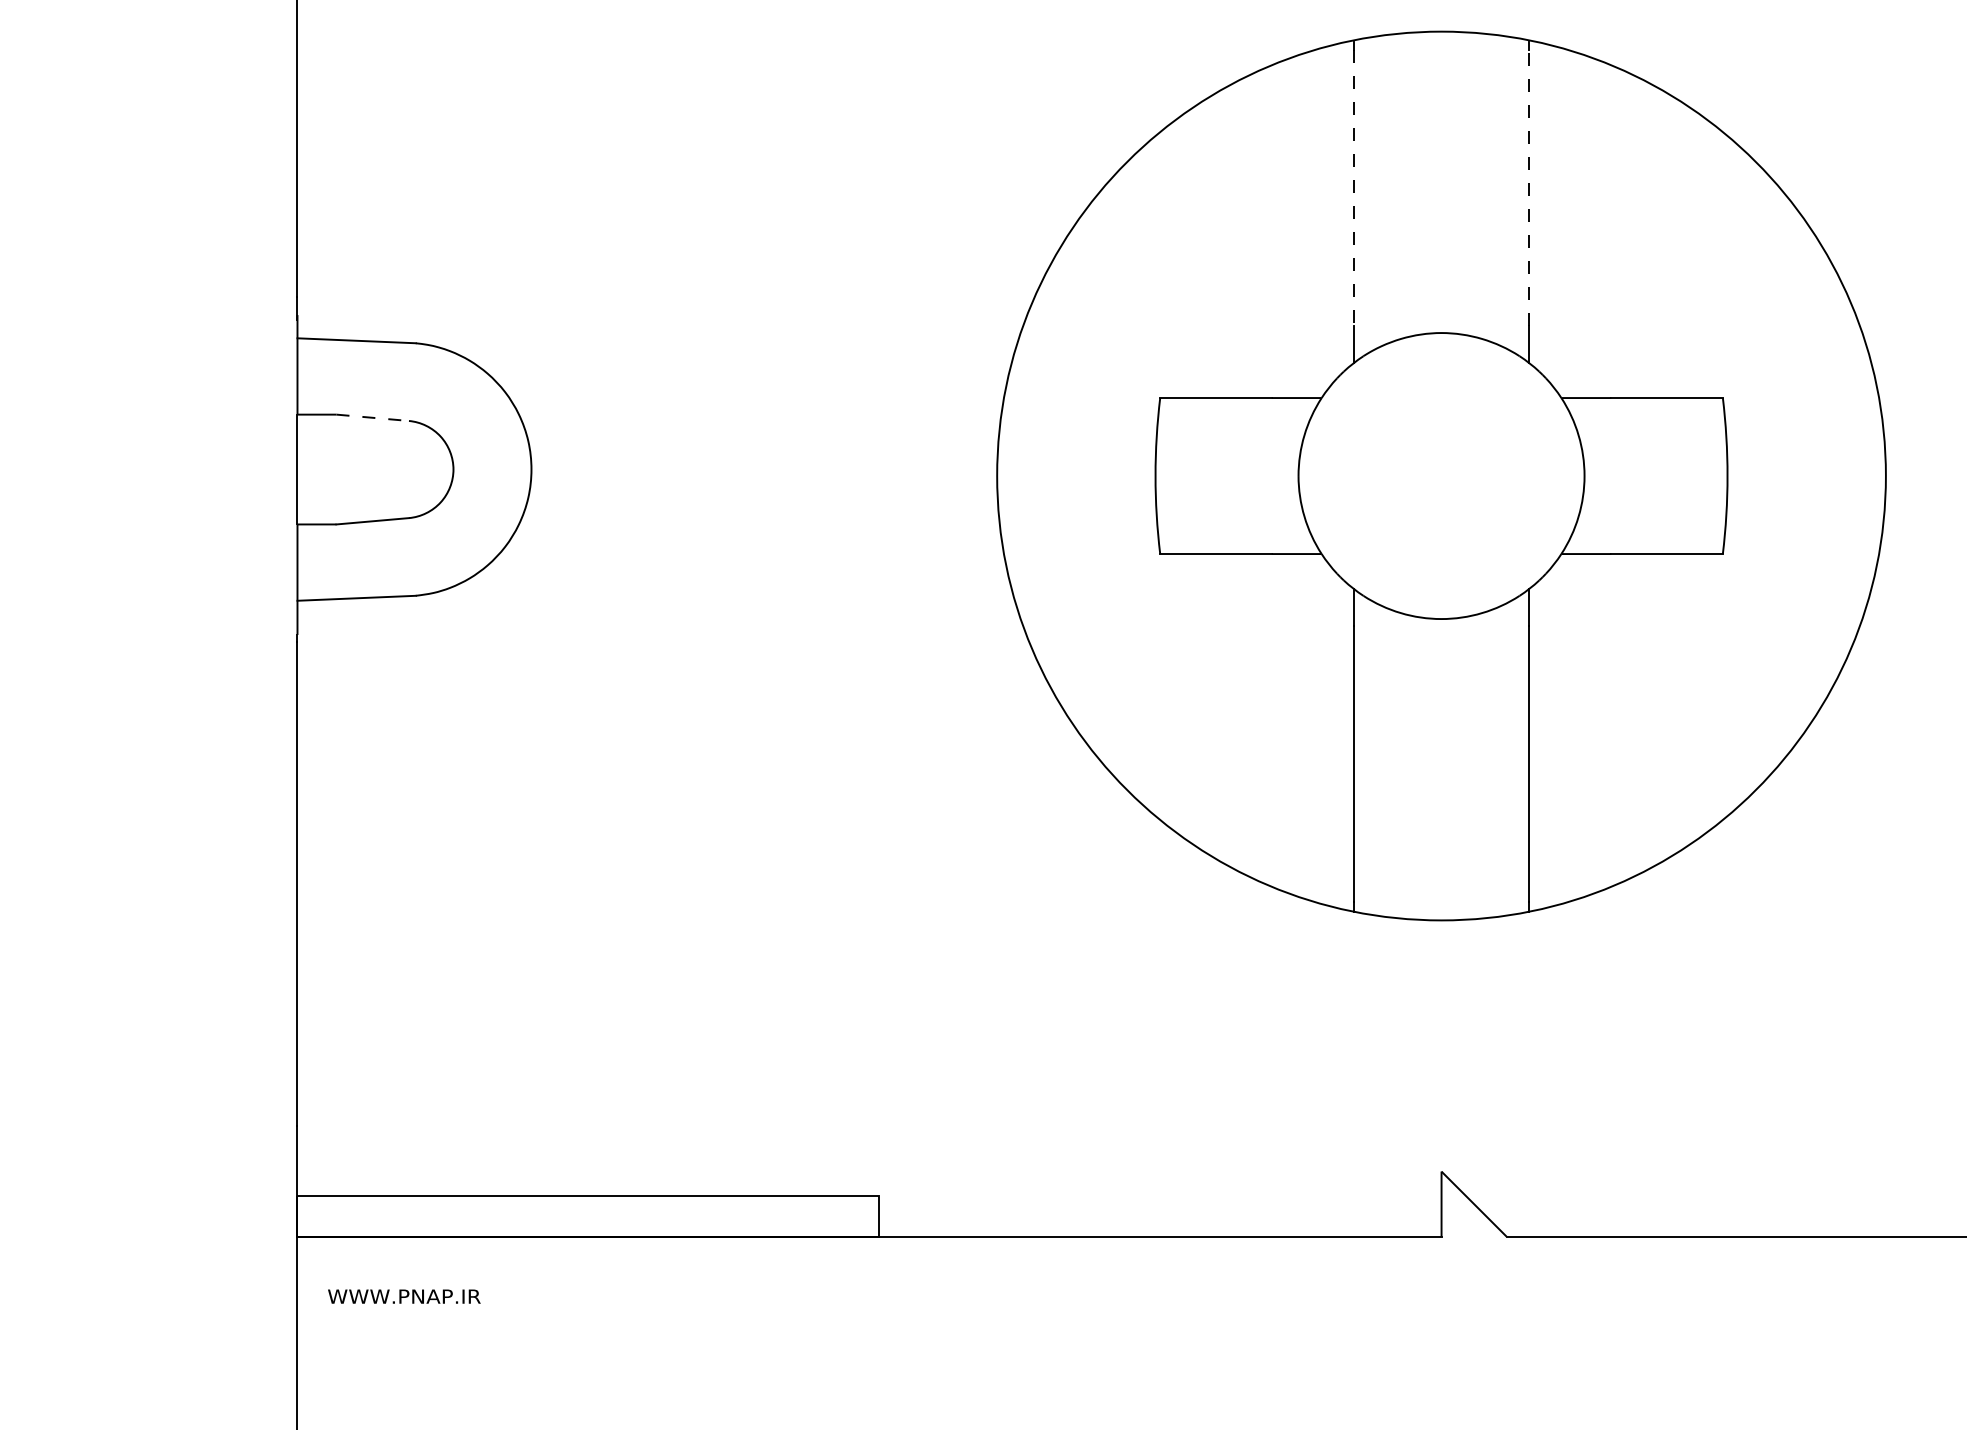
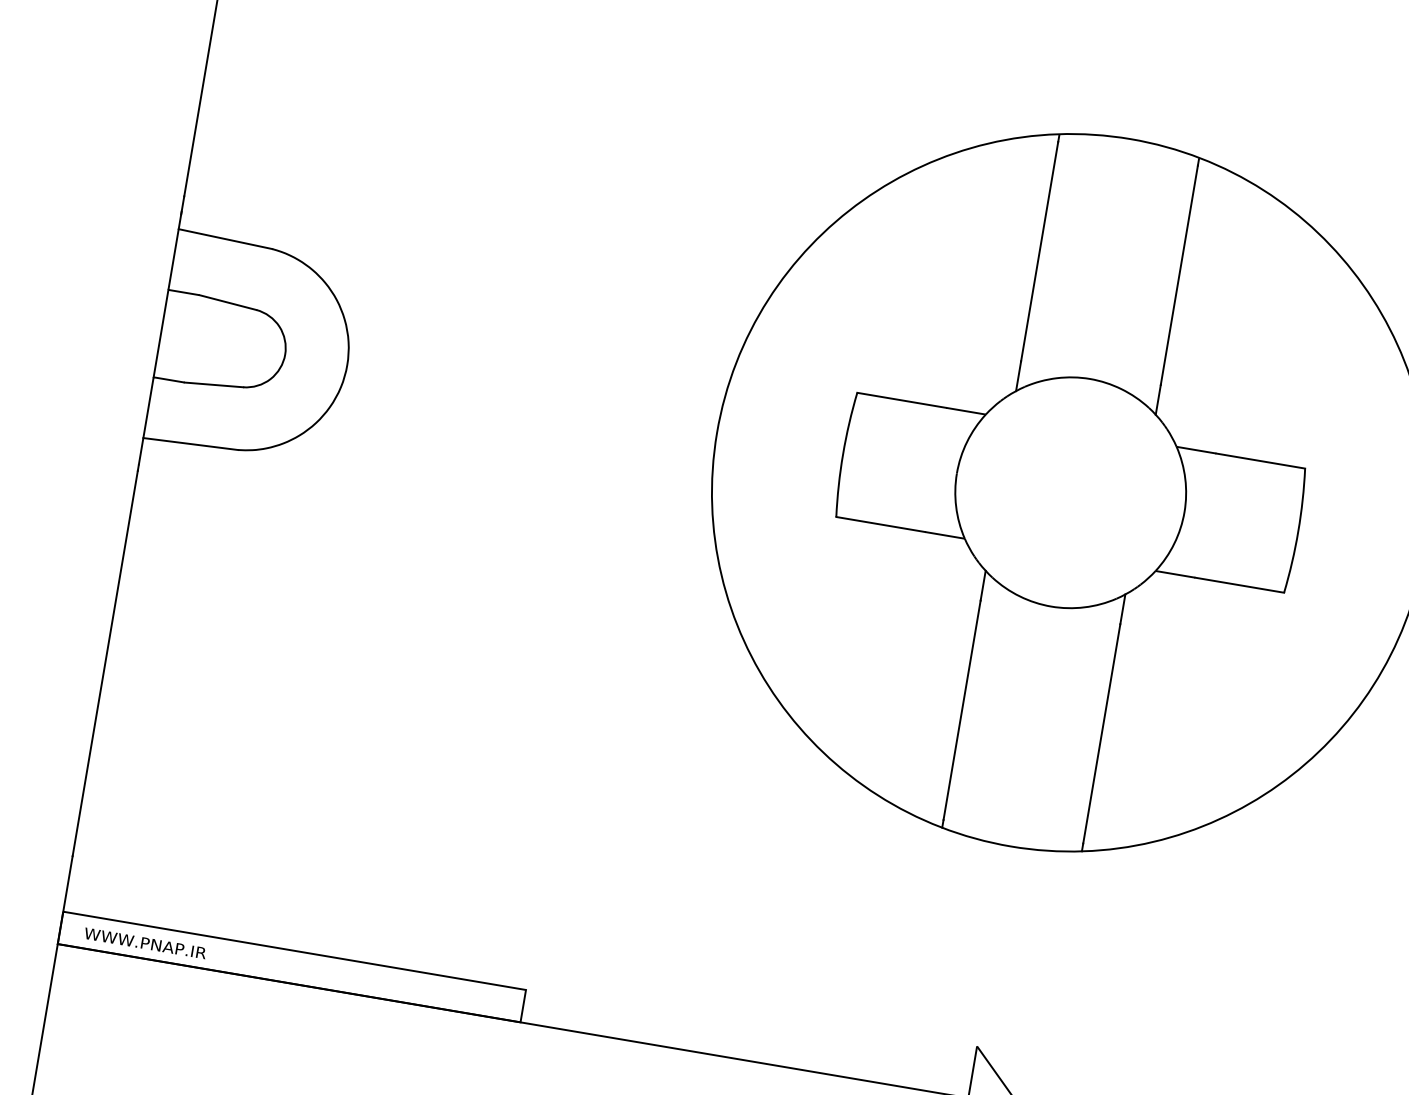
line: (1353, 187) -> (1039, 251), dashed -> solid
line: (1529, 187) -> (1179, 274), dashed -> solid
line: (373, 417) -> (228, 302), dashed -> solid
text: (404, 1296) -> (145, 943), moved

